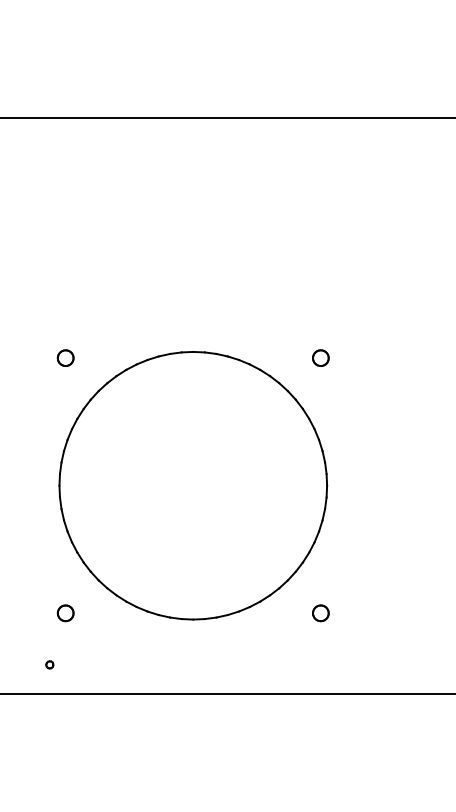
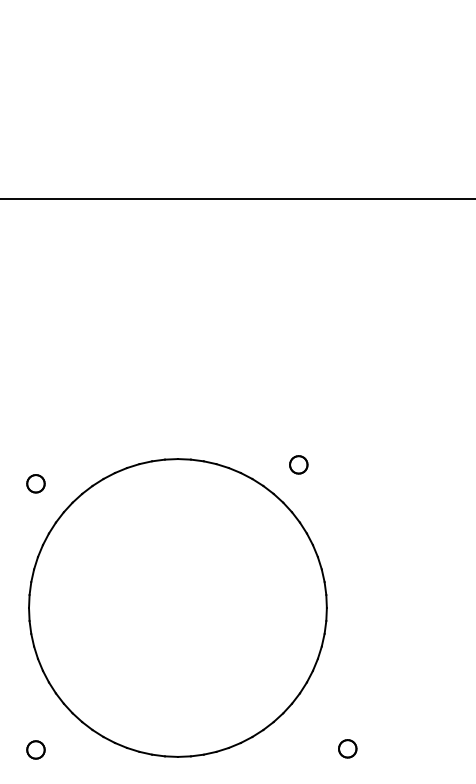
part: (65, 357) -> (35, 483), moved
part: (320, 357) -> (298, 464), moved
part: (320, 613) -> (347, 749), moved

